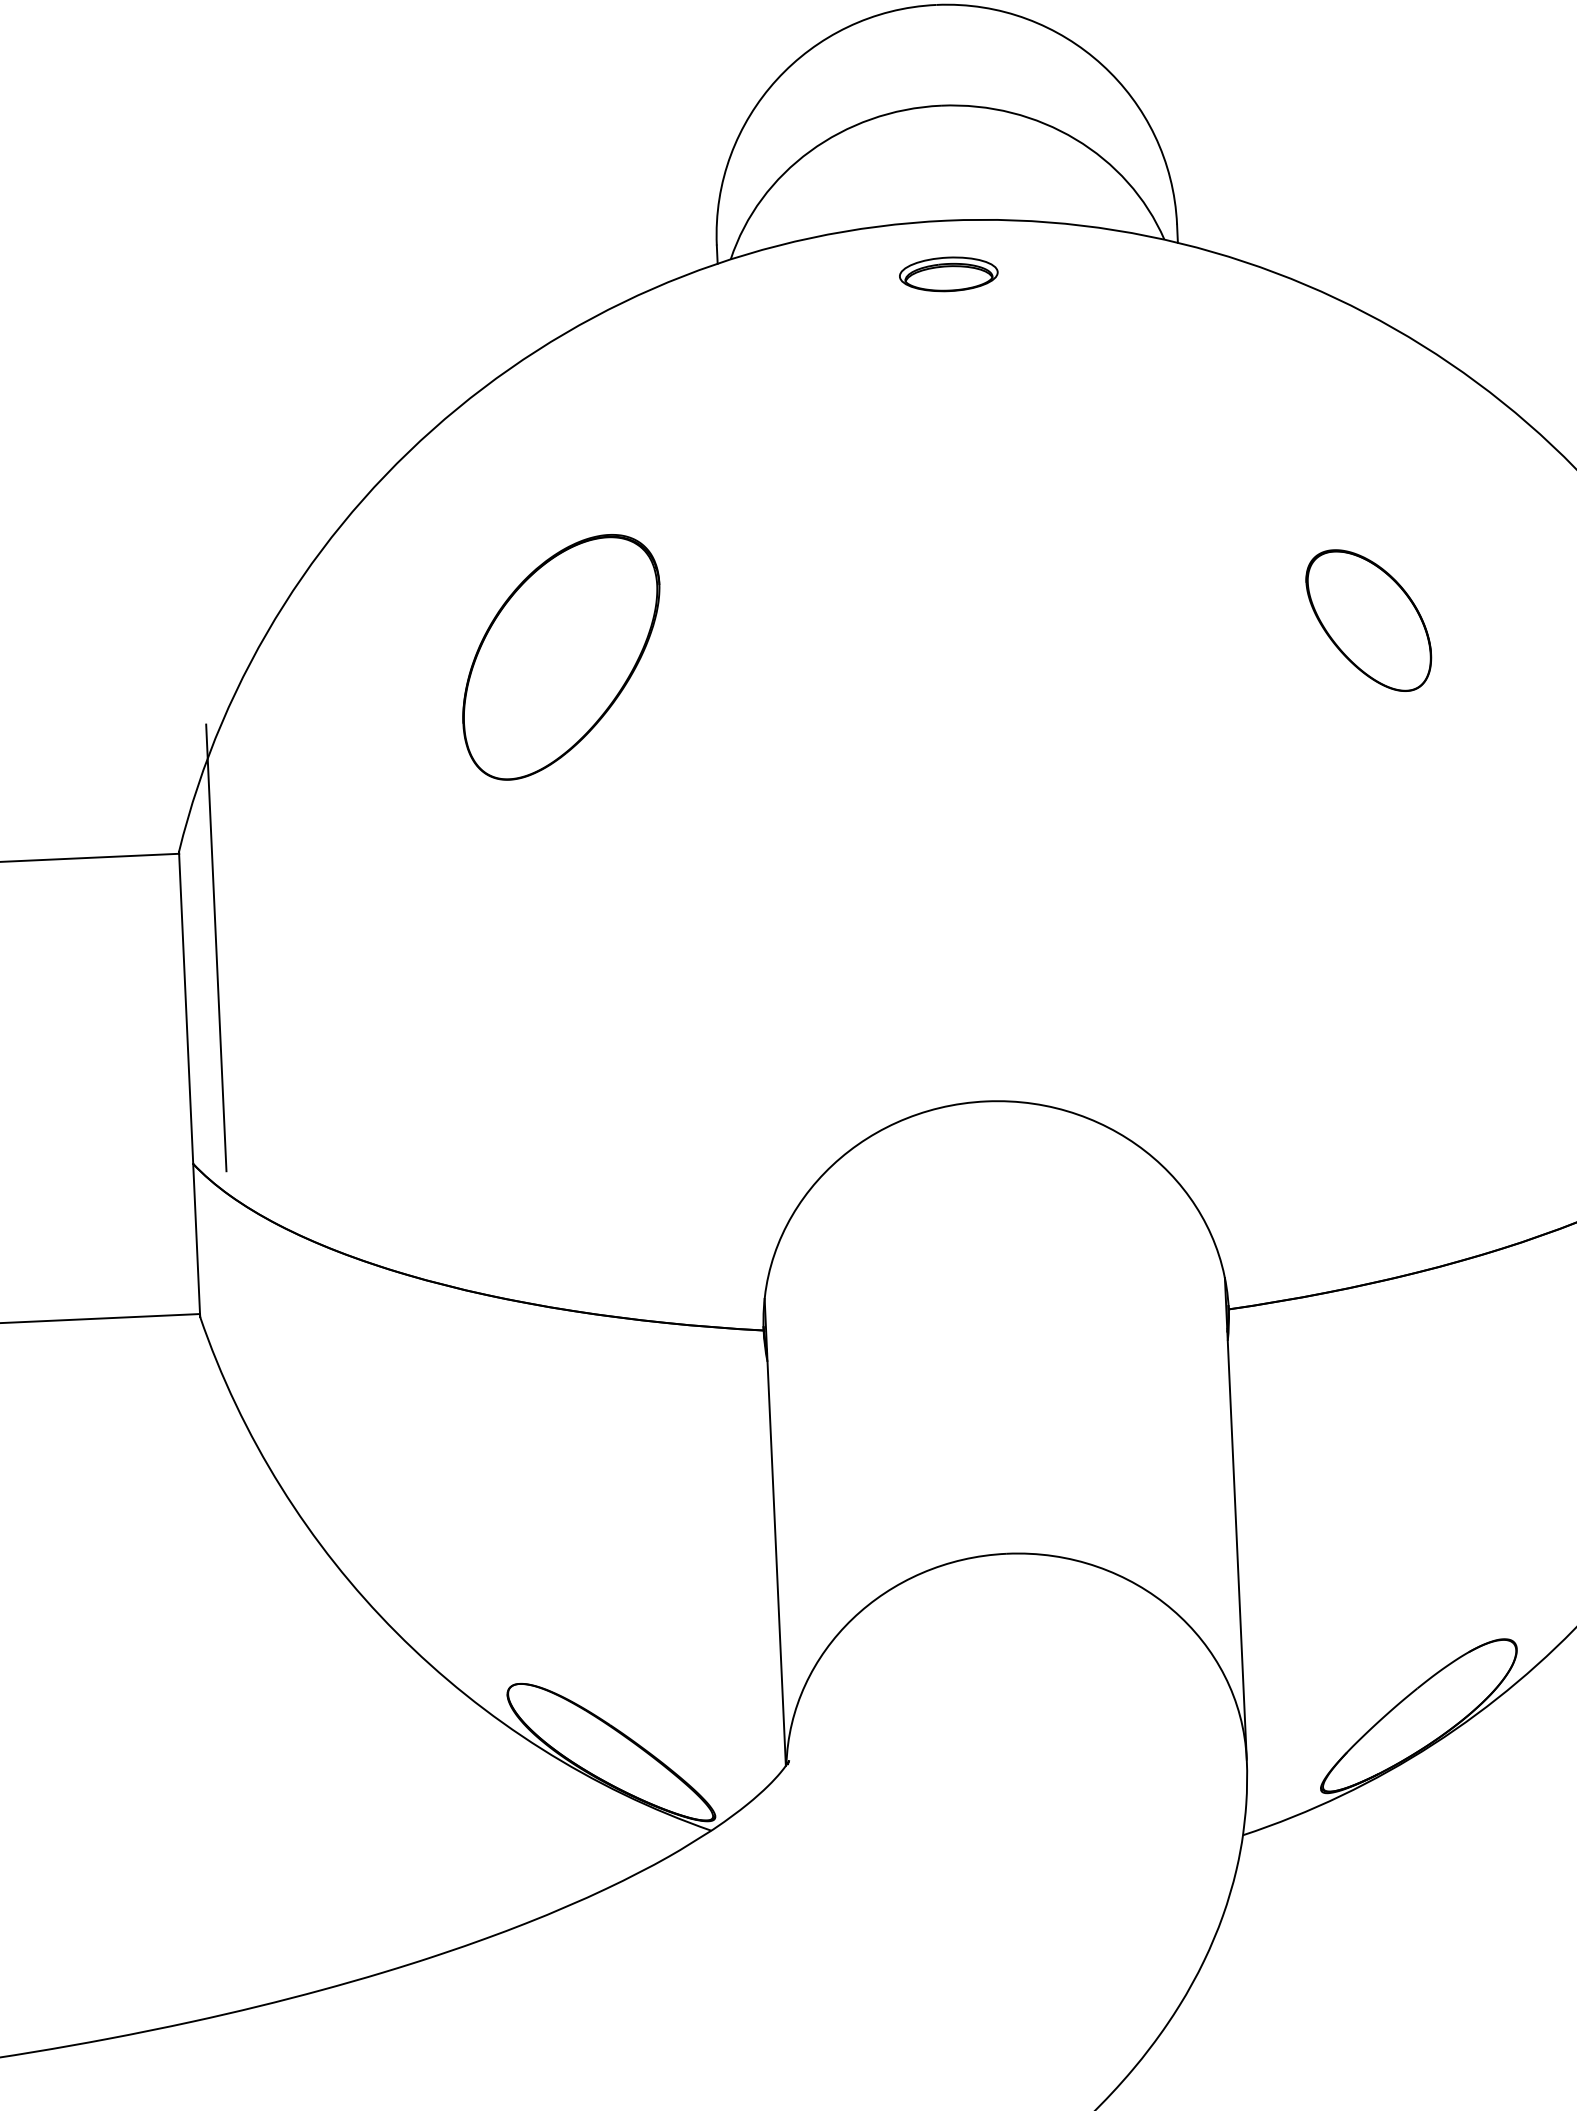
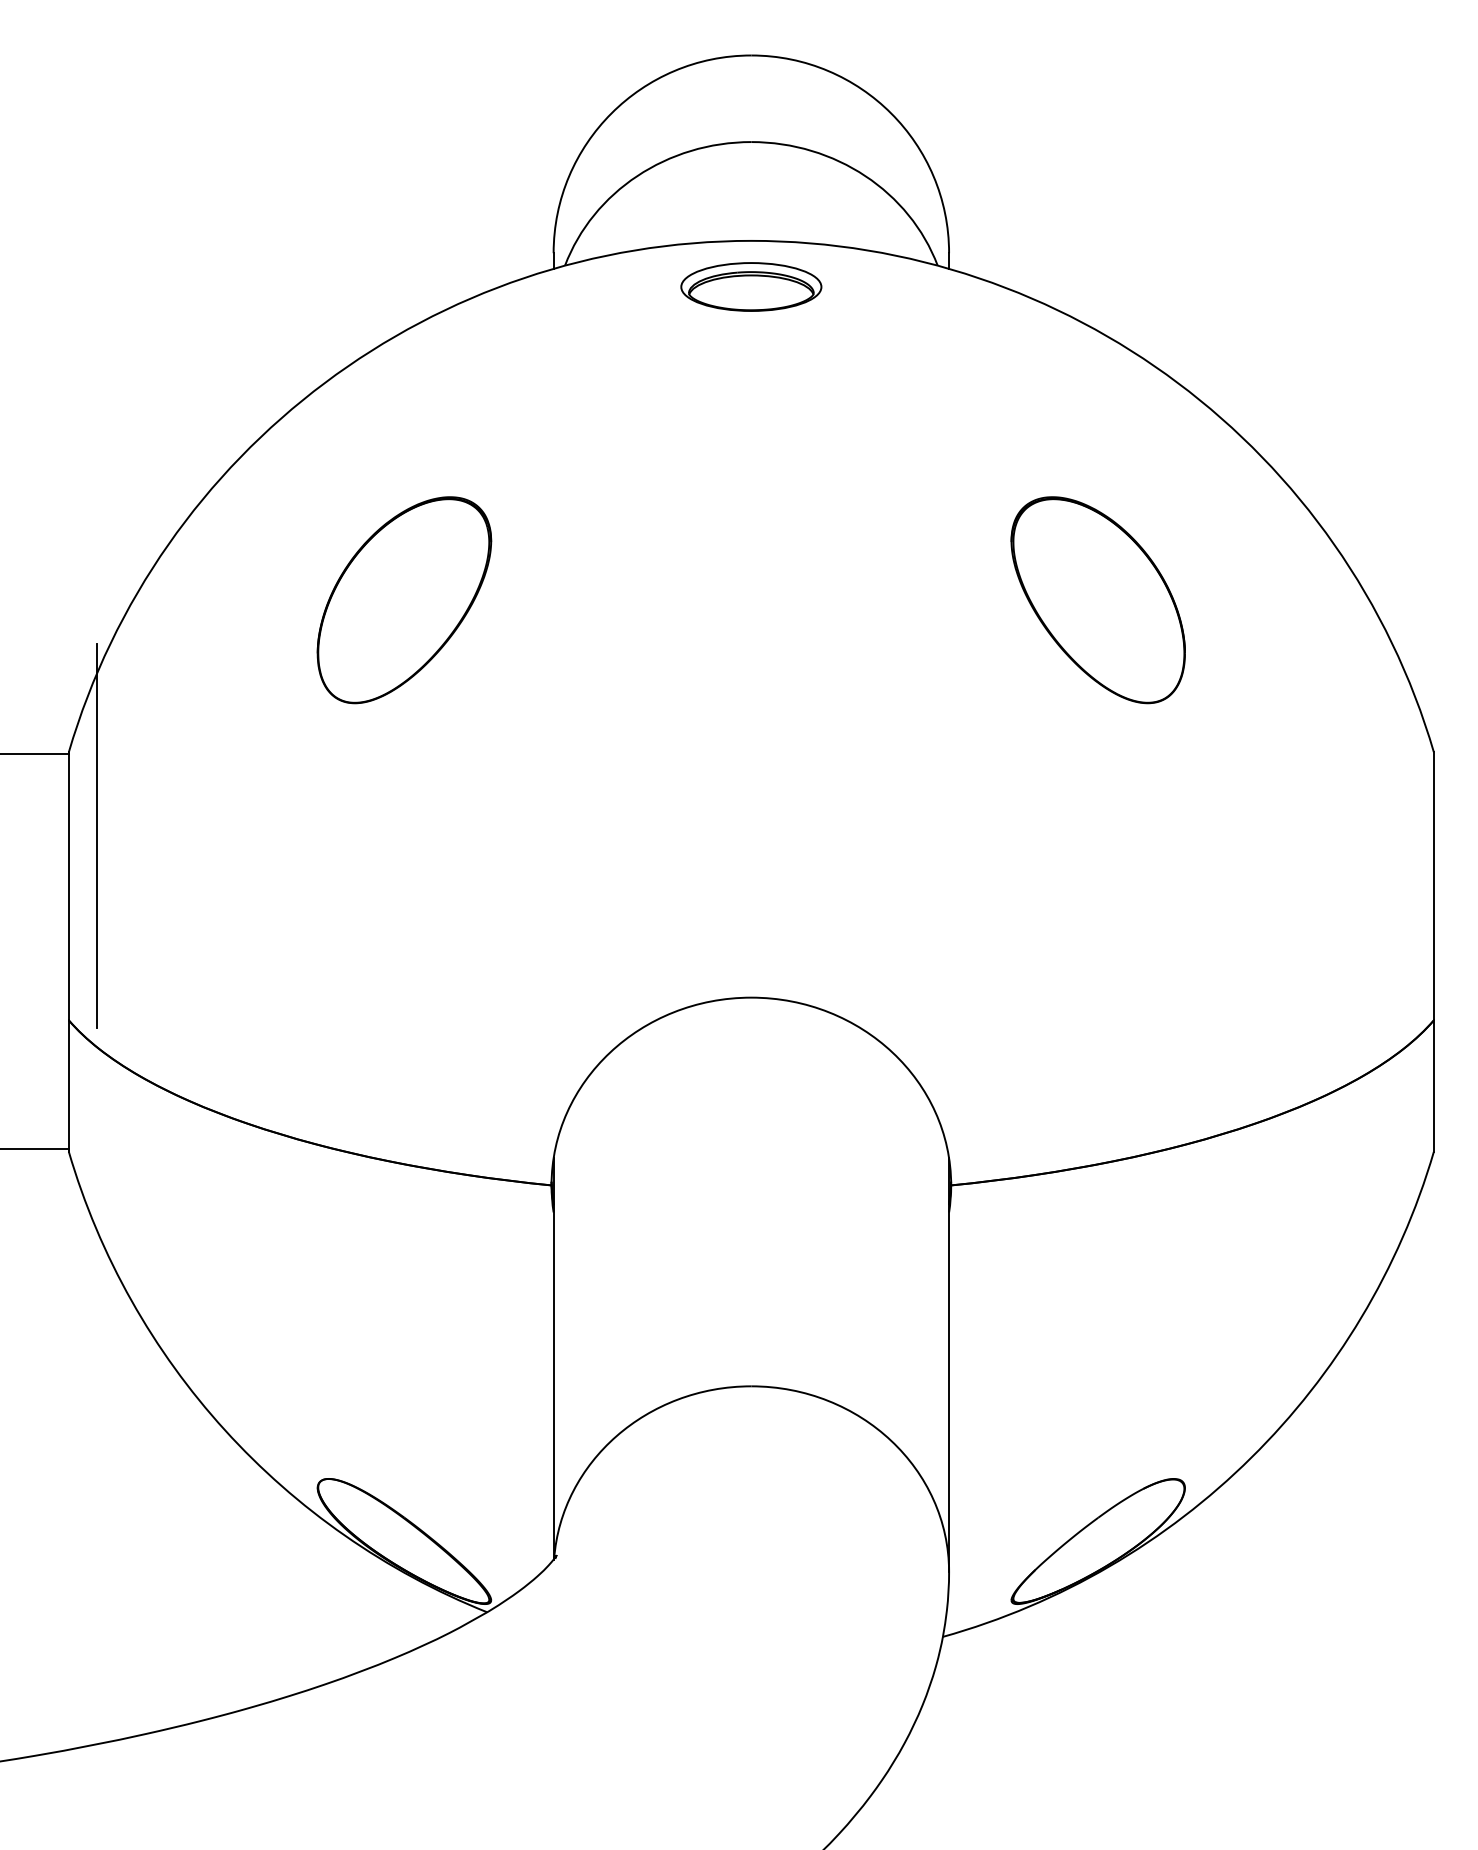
part: (948, 273) -> (751, 286), size x1.67
part: (1368, 620) -> (1097, 600), size x1.67

